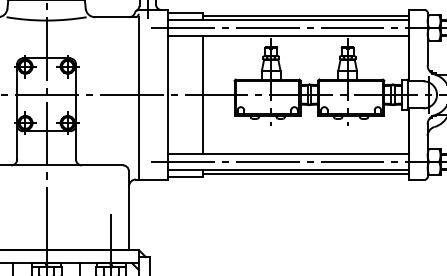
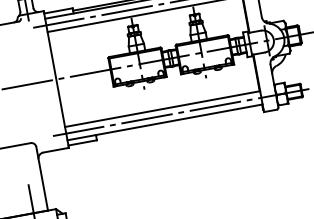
line: (203, 94) -> (85, 73), removed
line: (138, 98) -> (33, 86), removed
line: (305, 173) -> (179, 122), removed

